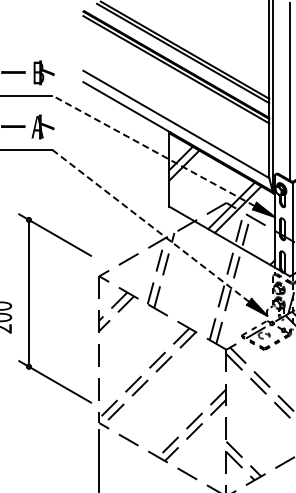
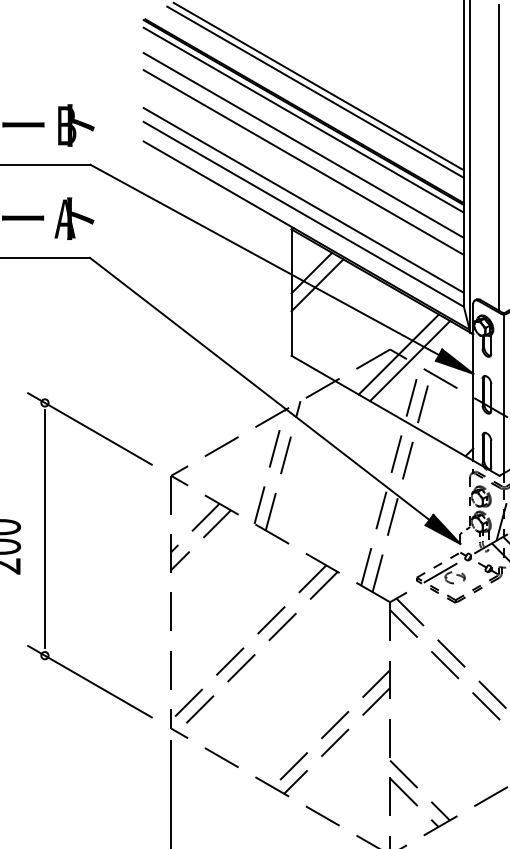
line: (176, 84) -> (304, 145), added
line: (176, 94) -> (304, 162), added
line: (176, 116) -> (304, 200), added
line: (153, 150) -> (264, 259), dashed -> solid
line: (150, 225) -> (259, 388), dashed -> solid
part: (29, 308) -> (45, 555), moved

